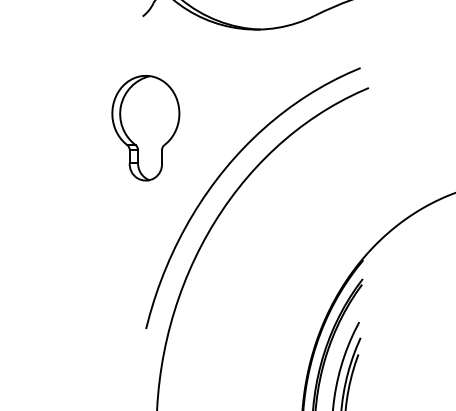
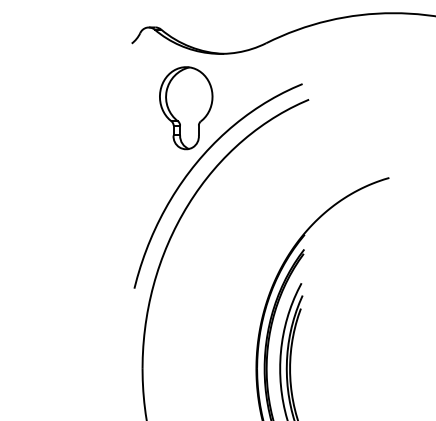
part: (146, 128) -> (186, 108), moved

